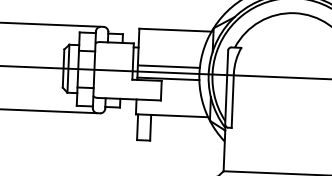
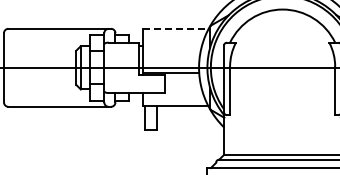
line: (175, 30) -> (175, 29), solid -> dashed
line: (169, 66) -> (171, 62), removed

